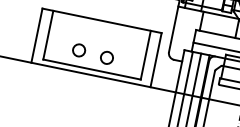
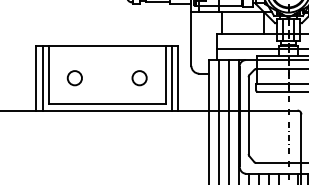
line: (42, 36) -> (42, 77), added
circle: (78, 50) -> (74, 78), moved
circle: (106, 58) -> (139, 78), moved
line: (150, 58) -> (171, 77), added

